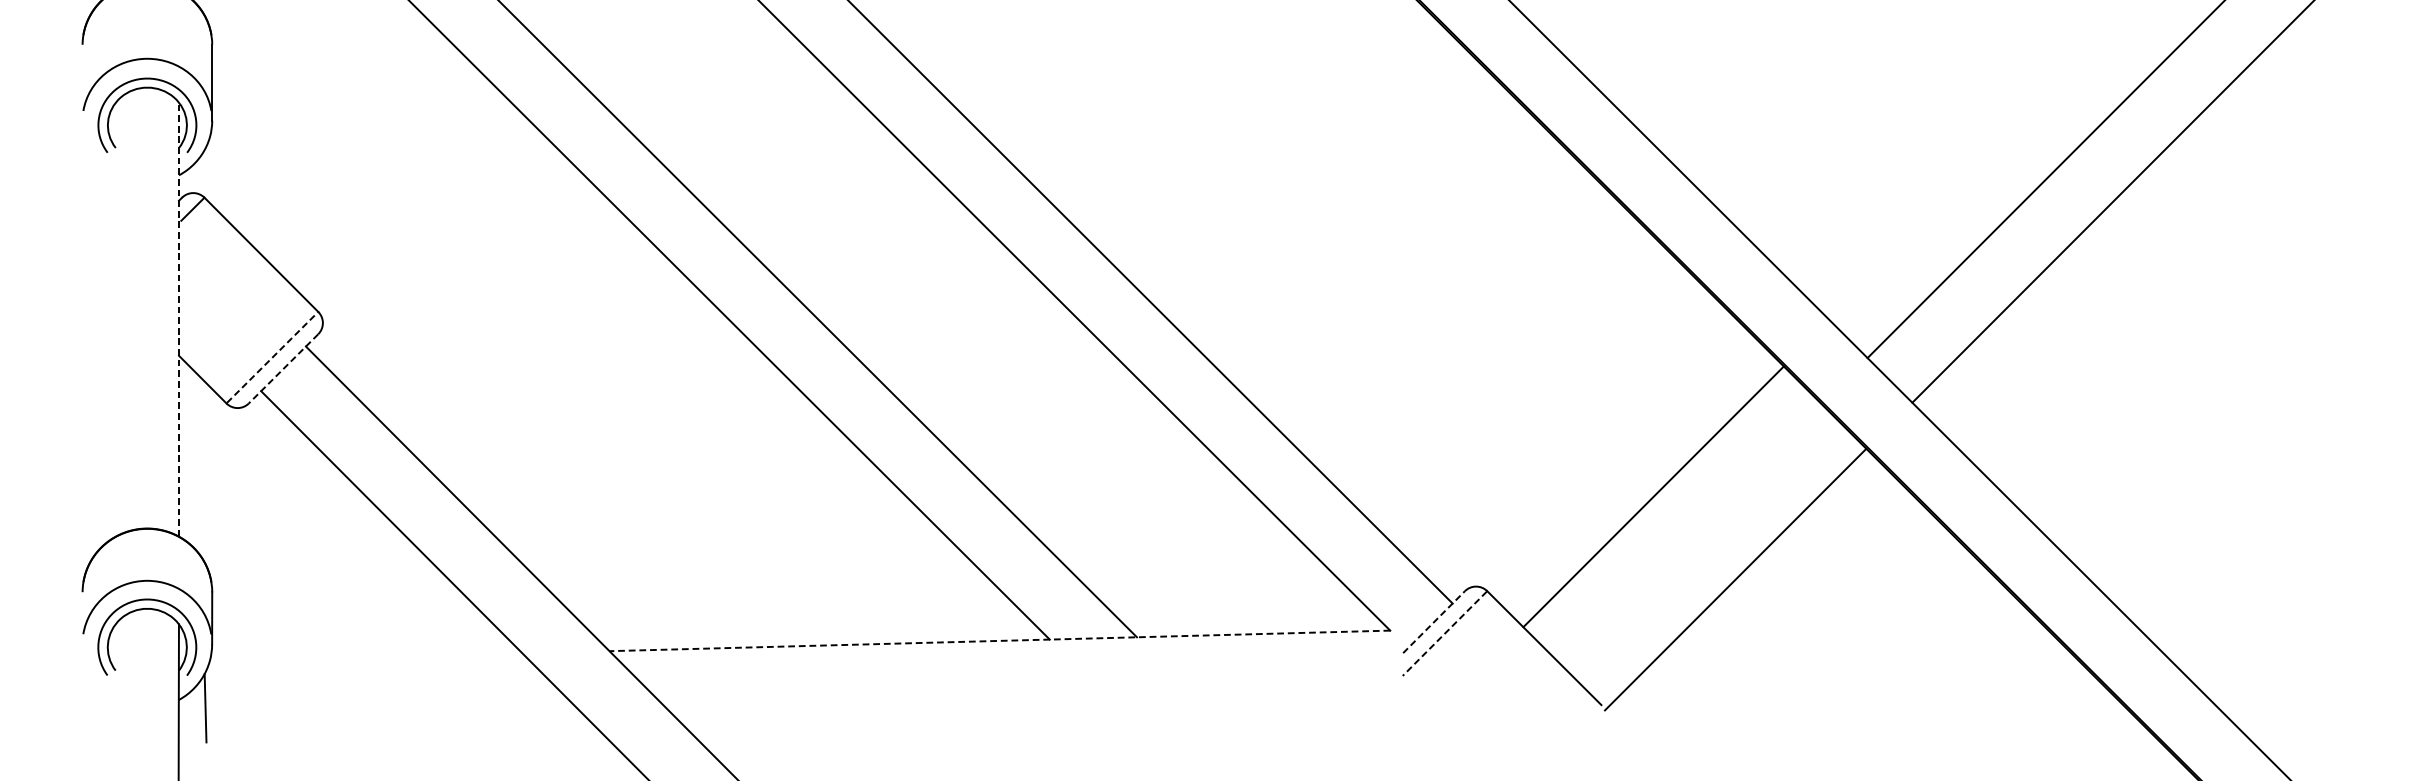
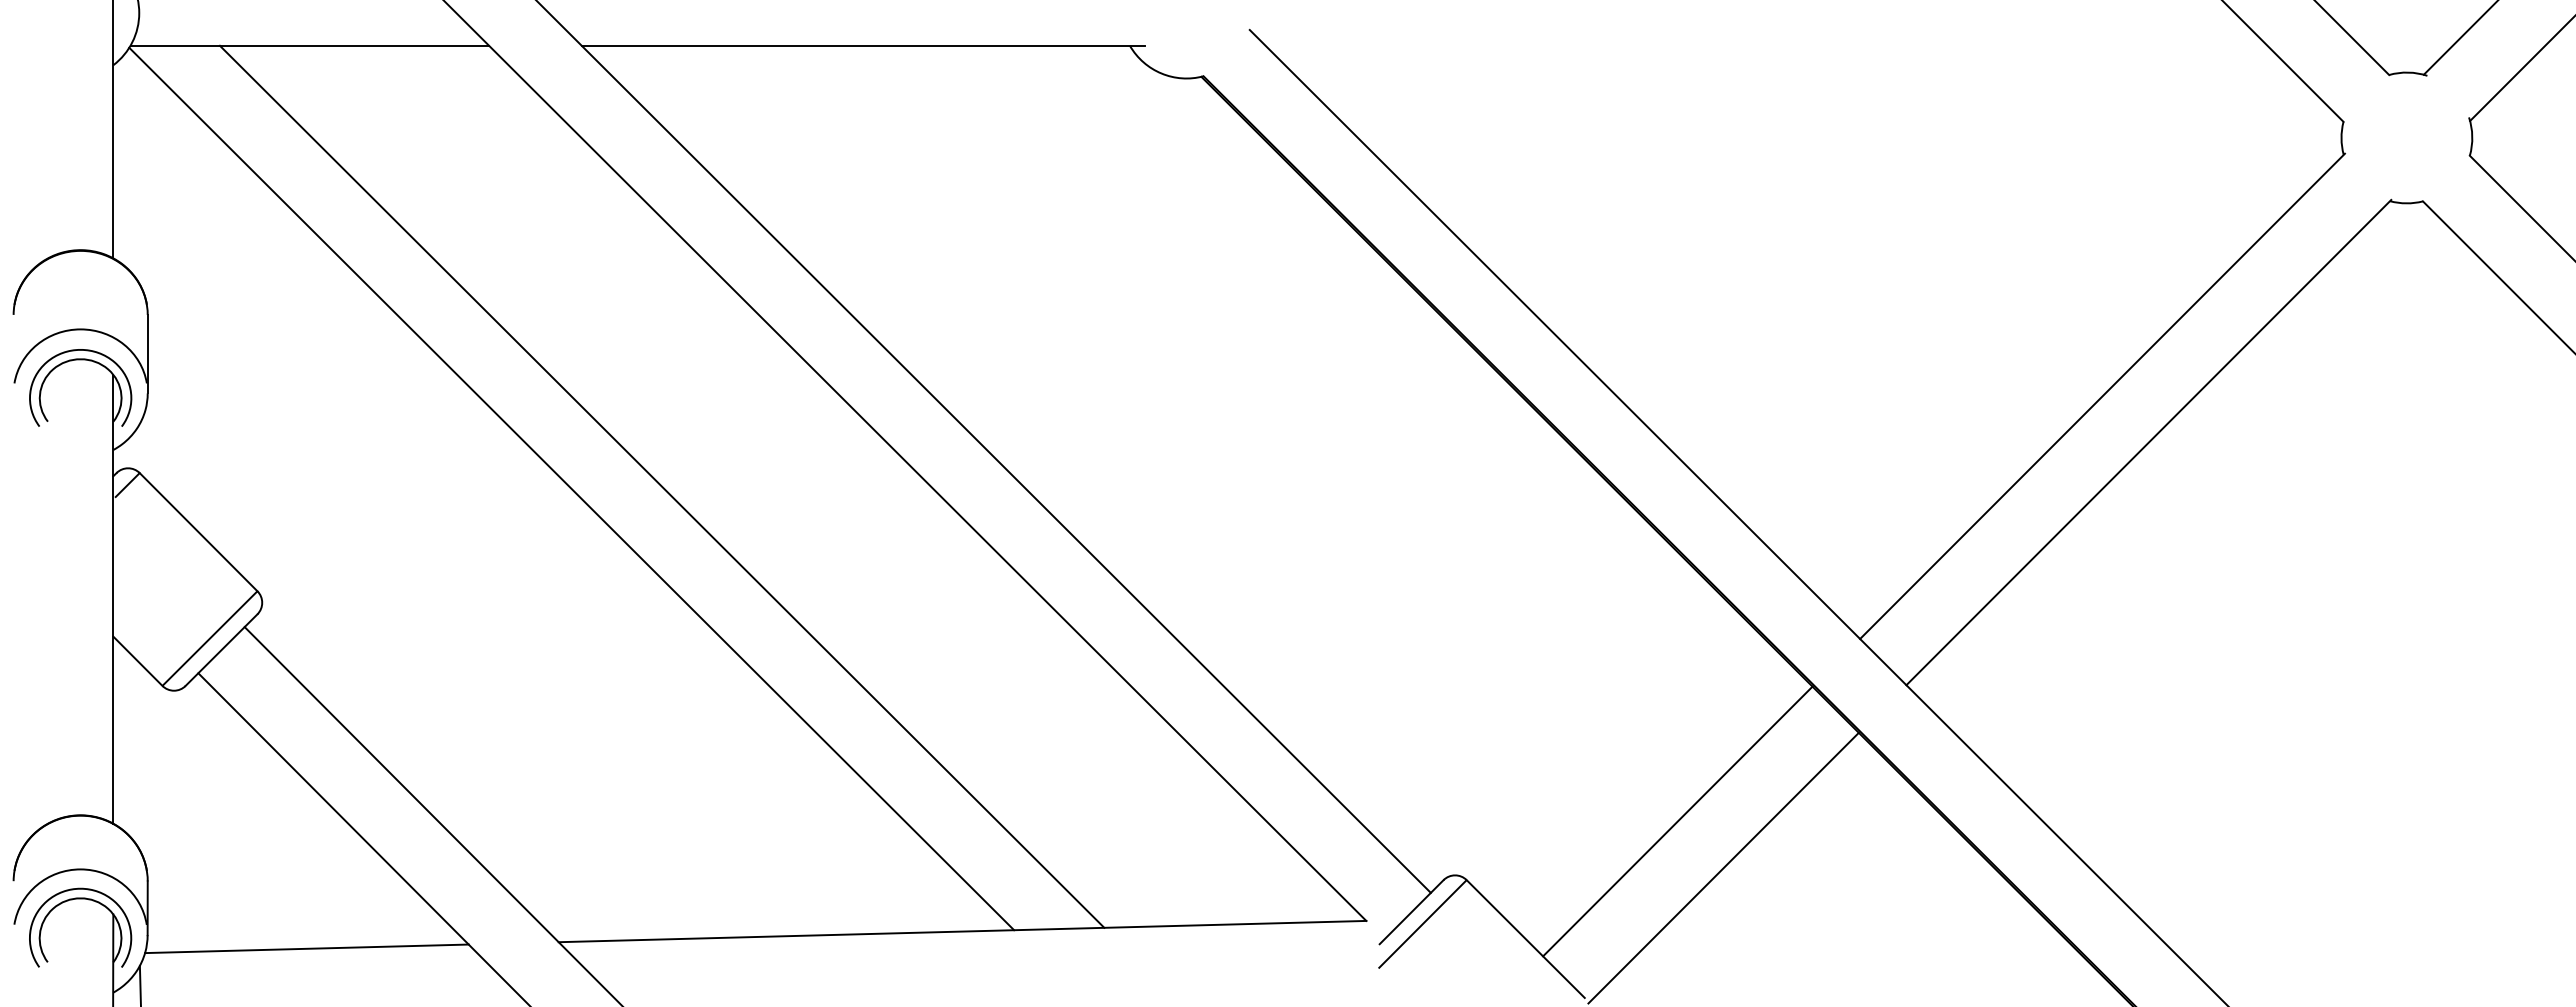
line: (179, 318) -> (113, 598), dashed -> solid
line: (272, 357) -> (210, 638), dashed -> solid
line: (283, 369) -> (221, 650), dashed -> solid
line: (1653, 496) -> (1677, 821), moved
line: (1433, 621) -> (1411, 911), dashed -> solid
line: (1444, 634) -> (1422, 924), dashed -> solid
line: (999, 640) -> (962, 931), dashed -> solid
line: (365, 657) -> (306, 948), added

